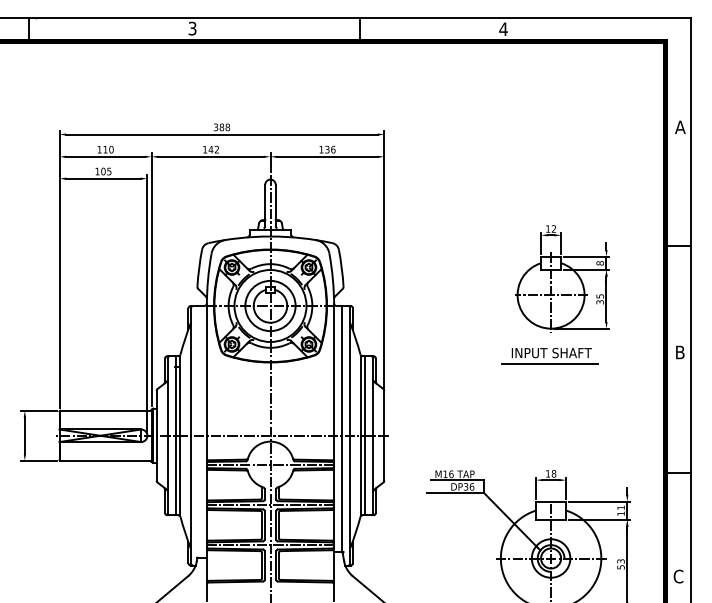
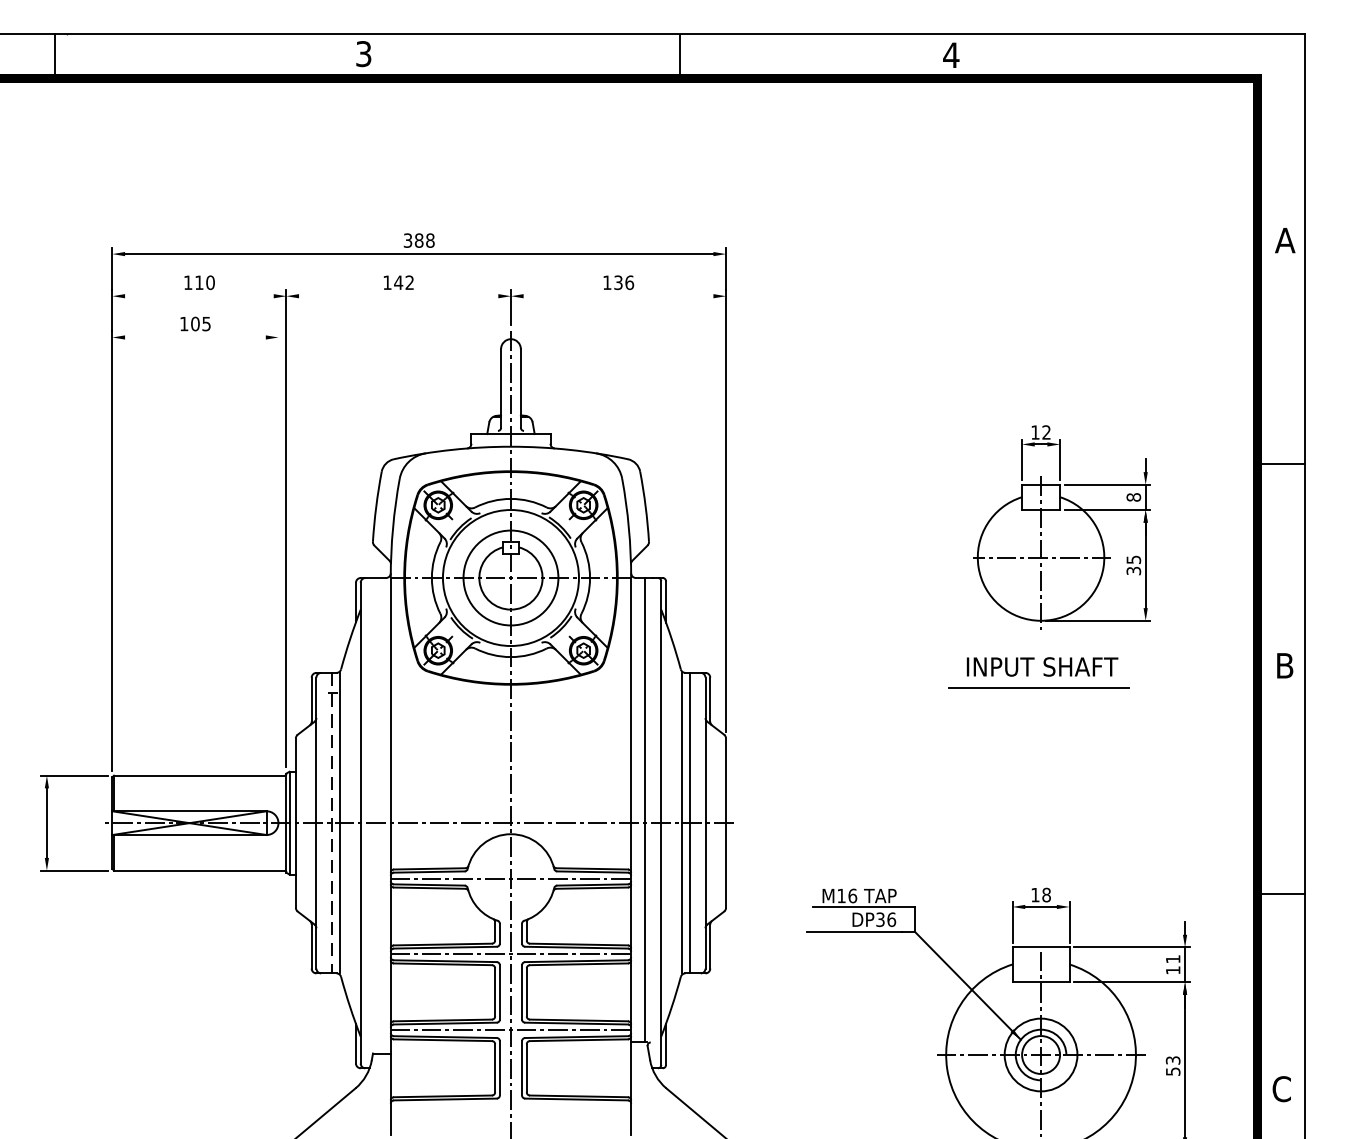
line: (105, 156) -> (199, 295), removed
line: (210, 156) -> (397, 295), removed
line: (327, 156) -> (618, 295), removed
line: (103, 178) -> (195, 337), removed
line: (147, 303) -> (278, 573), removed
line: (175, 435) -> (331, 822), solid -> dashed

